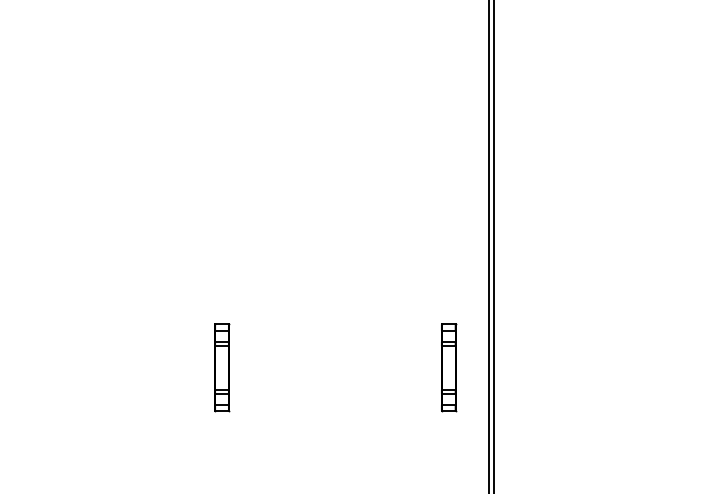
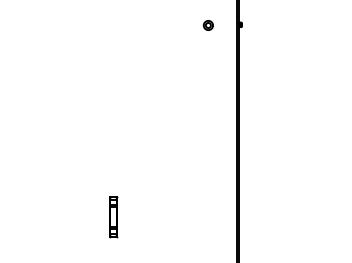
part: (448, 369) -> (218, 217), removed

